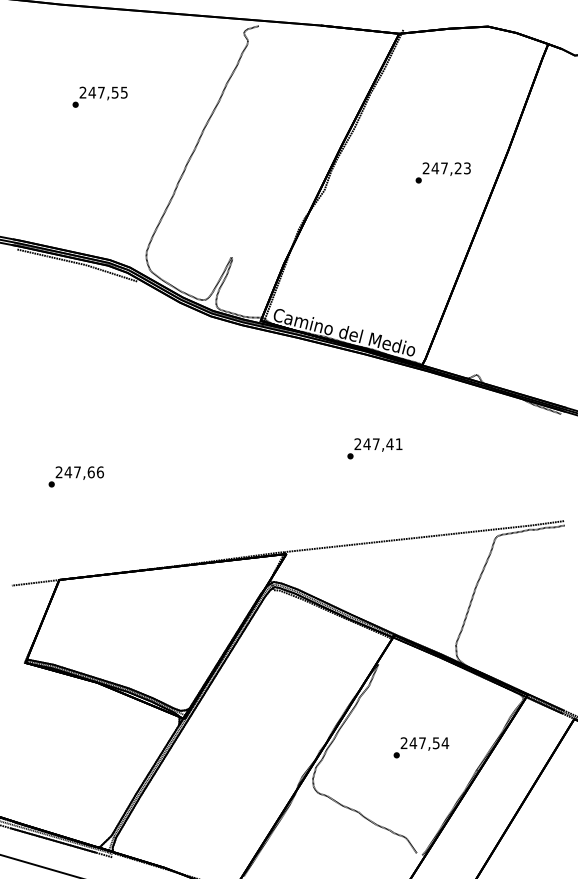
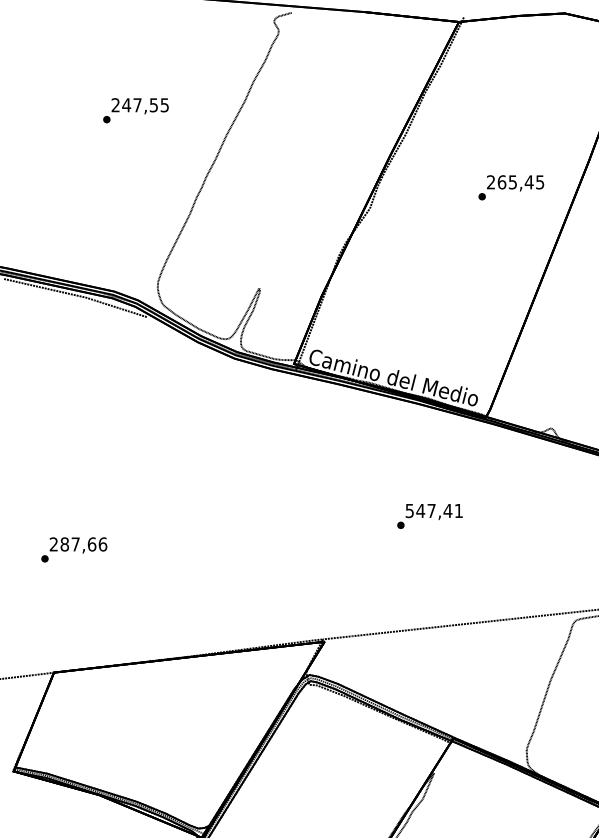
text: (99, 96) -> (135, 109), moved
text: (450, 168) -> (520, 182), 247,23 -> 265,45
text: (357, 444) -> (409, 511), 247,41 -> 547,41
text: (68, 472) -> (64, 544), 247,66 -> 287,66

